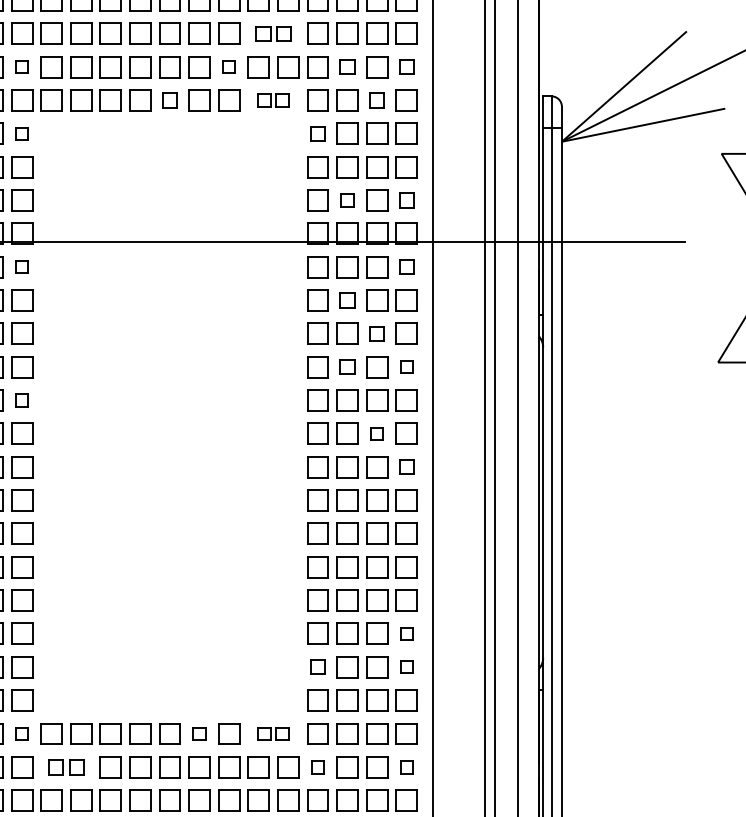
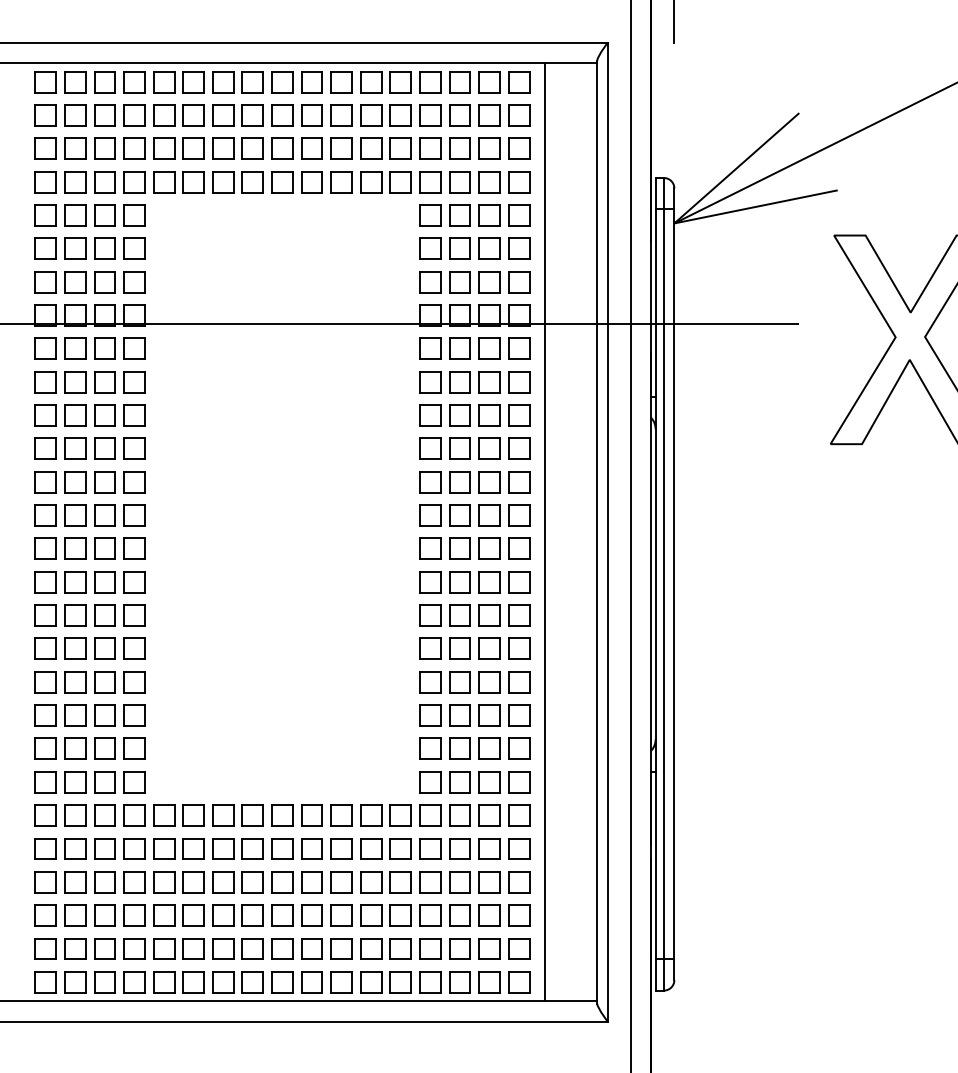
part: (273, 33) -> (385, 115), size x1.43
part: (22, 66) -> (134, 148), size x1.67
part: (229, 66) -> (341, 148), size x1.67
part: (347, 66) -> (459, 148), size x1.43
part: (407, 66) -> (519, 148), size x1.43
part: (170, 100) -> (282, 182), size x1.43
part: (273, 100) -> (385, 182), size x1.67
part: (377, 100) -> (489, 182), size x1.43
part: (22, 133) -> (134, 215), size x1.67
part: (318, 133) -> (430, 215), size x1.43
part: (347, 200) -> (459, 282), size x1.67
part: (407, 200) -> (519, 282), size x1.43
part: (22, 266) -> (134, 348), size x1.67
part: (407, 266) -> (519, 348), size x1.43
part: (347, 300) -> (459, 382), size x1.43
part: (377, 333) -> (489, 415), size x1.43
part: (347, 366) -> (459, 448), size x1.43
part: (407, 366) -> (519, 448), size x1.67
part: (22, 400) -> (134, 482), size x1.67
part: (377, 433) -> (489, 515), size x1.67
part: (407, 466) -> (519, 548), size x1.43
part: (407, 633) -> (519, 715), size x1.67
part: (318, 666) -> (430, 748), size x1.43
part: (407, 666) -> (519, 748), size x1.67
part: (22, 733) -> (134, 815), size x1.67
part: (199, 733) -> (311, 815), size x1.67
part: (273, 733) -> (385, 815), size x1.67
part: (66, 766) -> (178, 848), size x1.43
part: (318, 766) -> (430, 848), size x1.67
part: (407, 766) -> (519, 848), size x1.67

